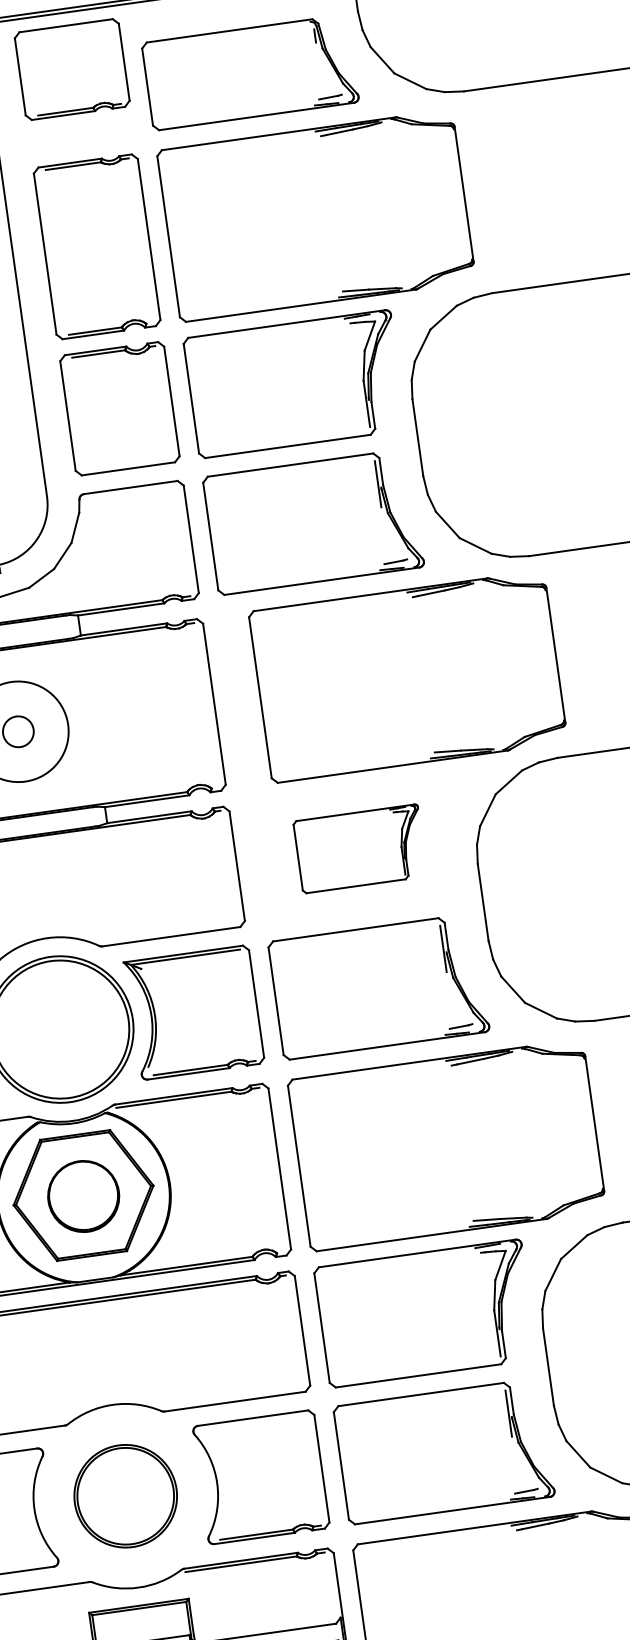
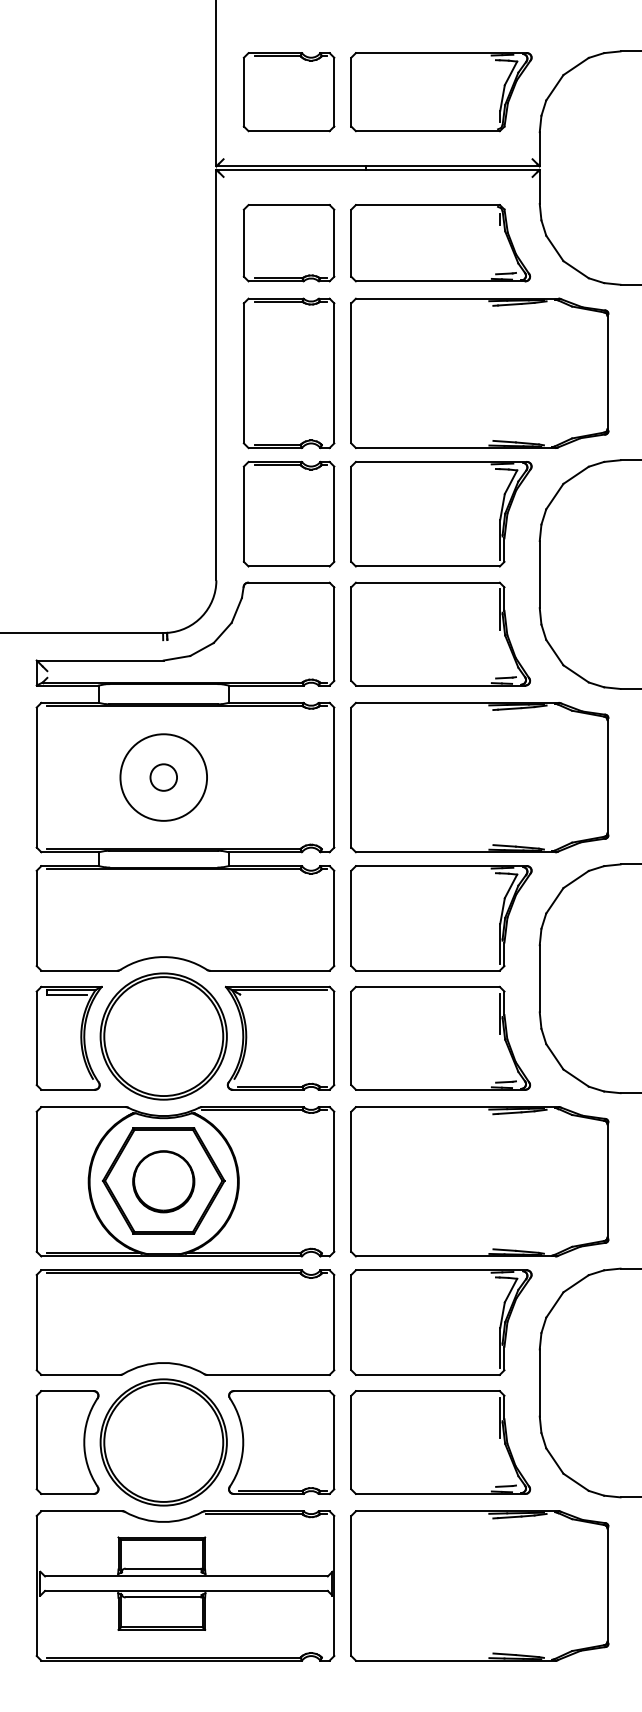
part: (71, 70) -> (288, 243), moved
part: (407, 676) -> (479, 777), moved
part: (360, 848) -> (441, 918), size x1.67
part: (125, 1496) -> (163, 1442), size x1.43

